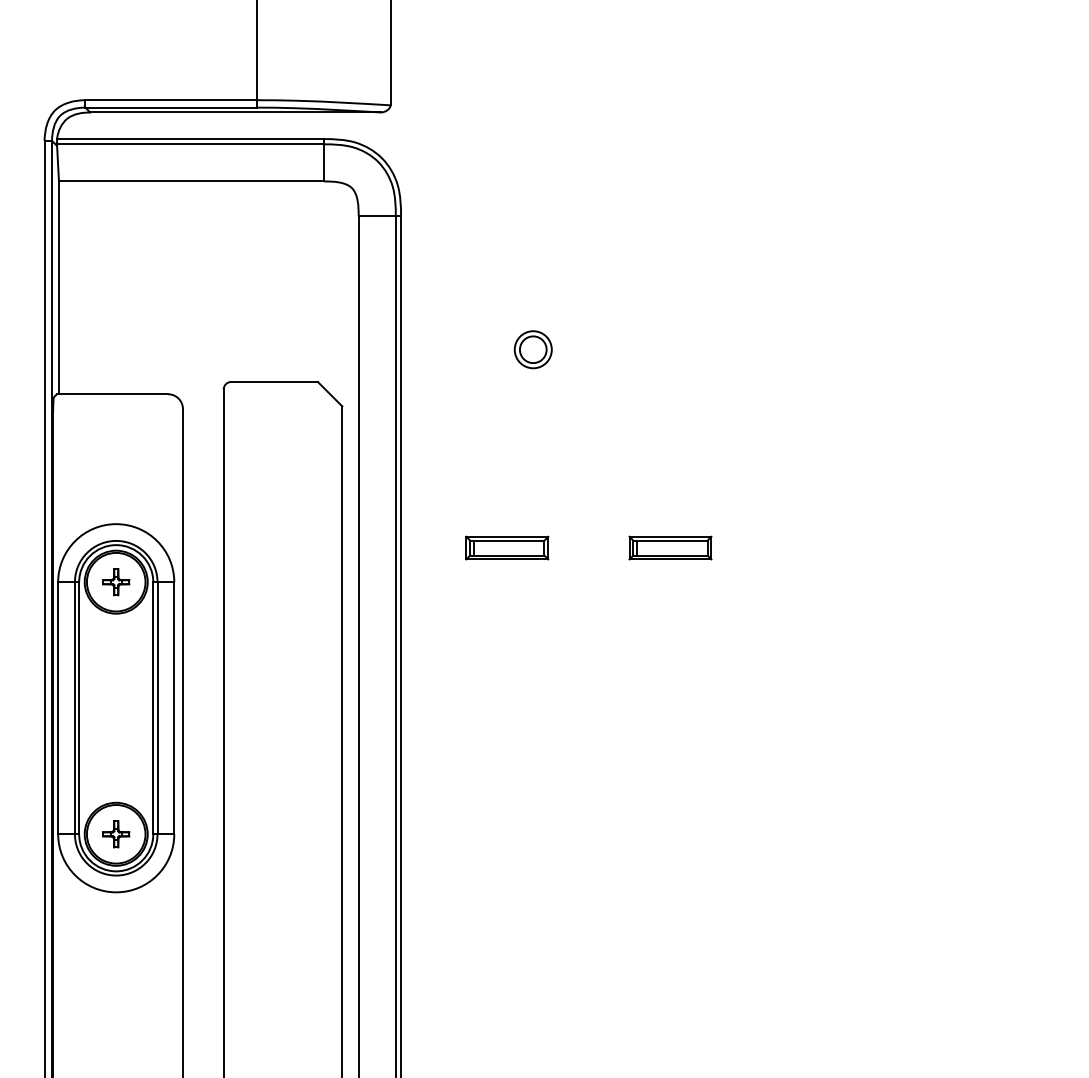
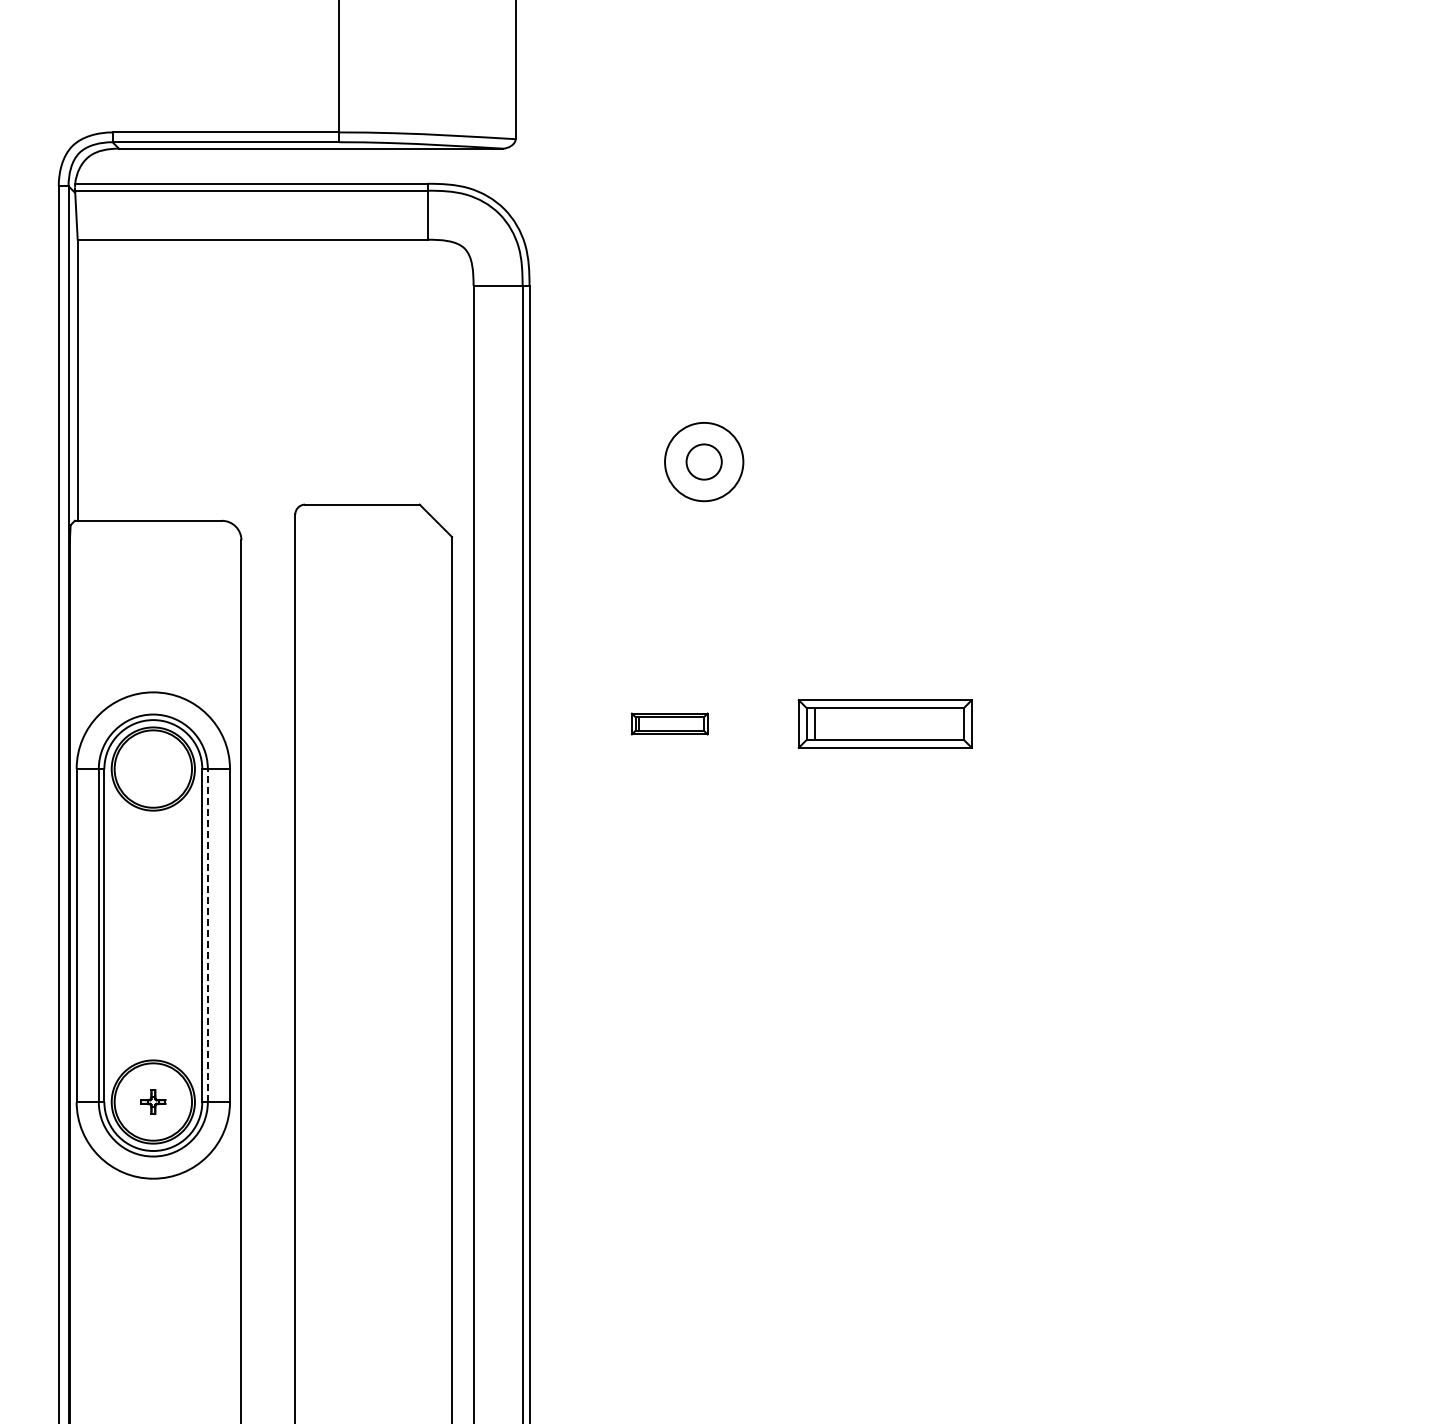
circle: (532, 349) -> (703, 461), size x1.6
part: (507, 547) -> (669, 723), size x0.7
part: (670, 547) -> (885, 723), size x1.6
part: (116, 582) -> (153, 769), removed
line: (157, 708) -> (207, 935), solid -> dashed
part: (116, 833) -> (153, 1101), size x0.7

